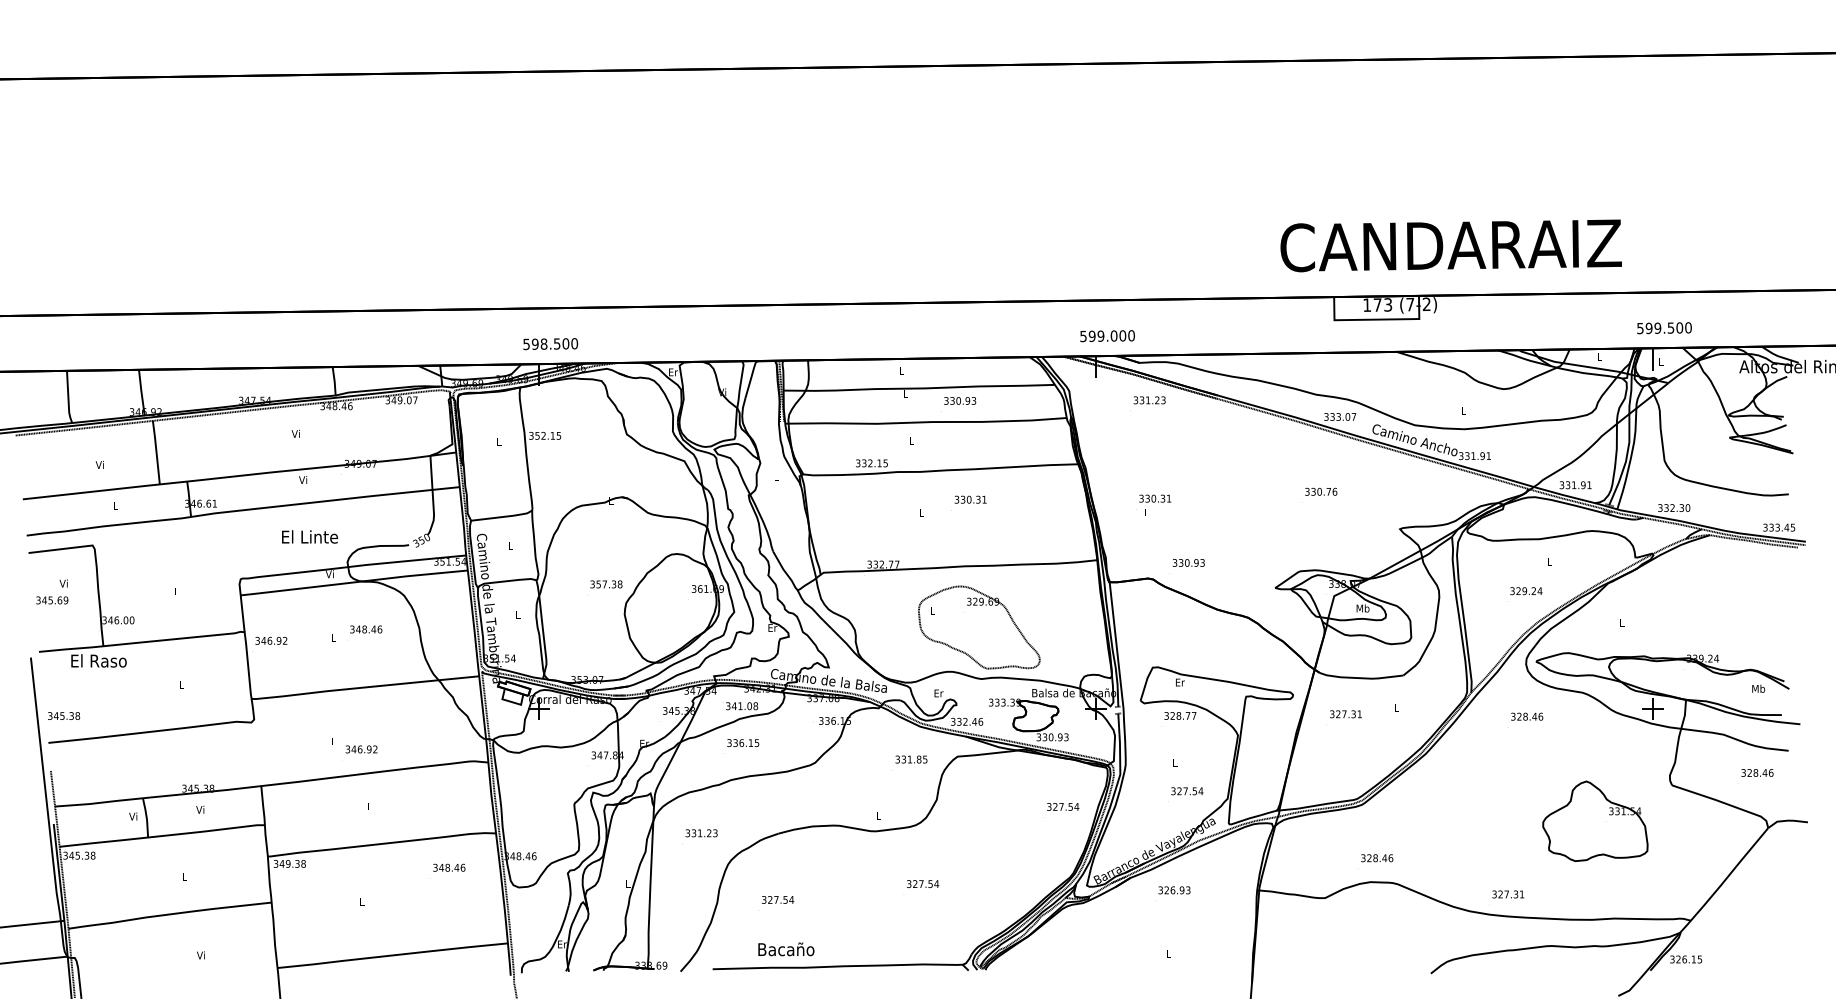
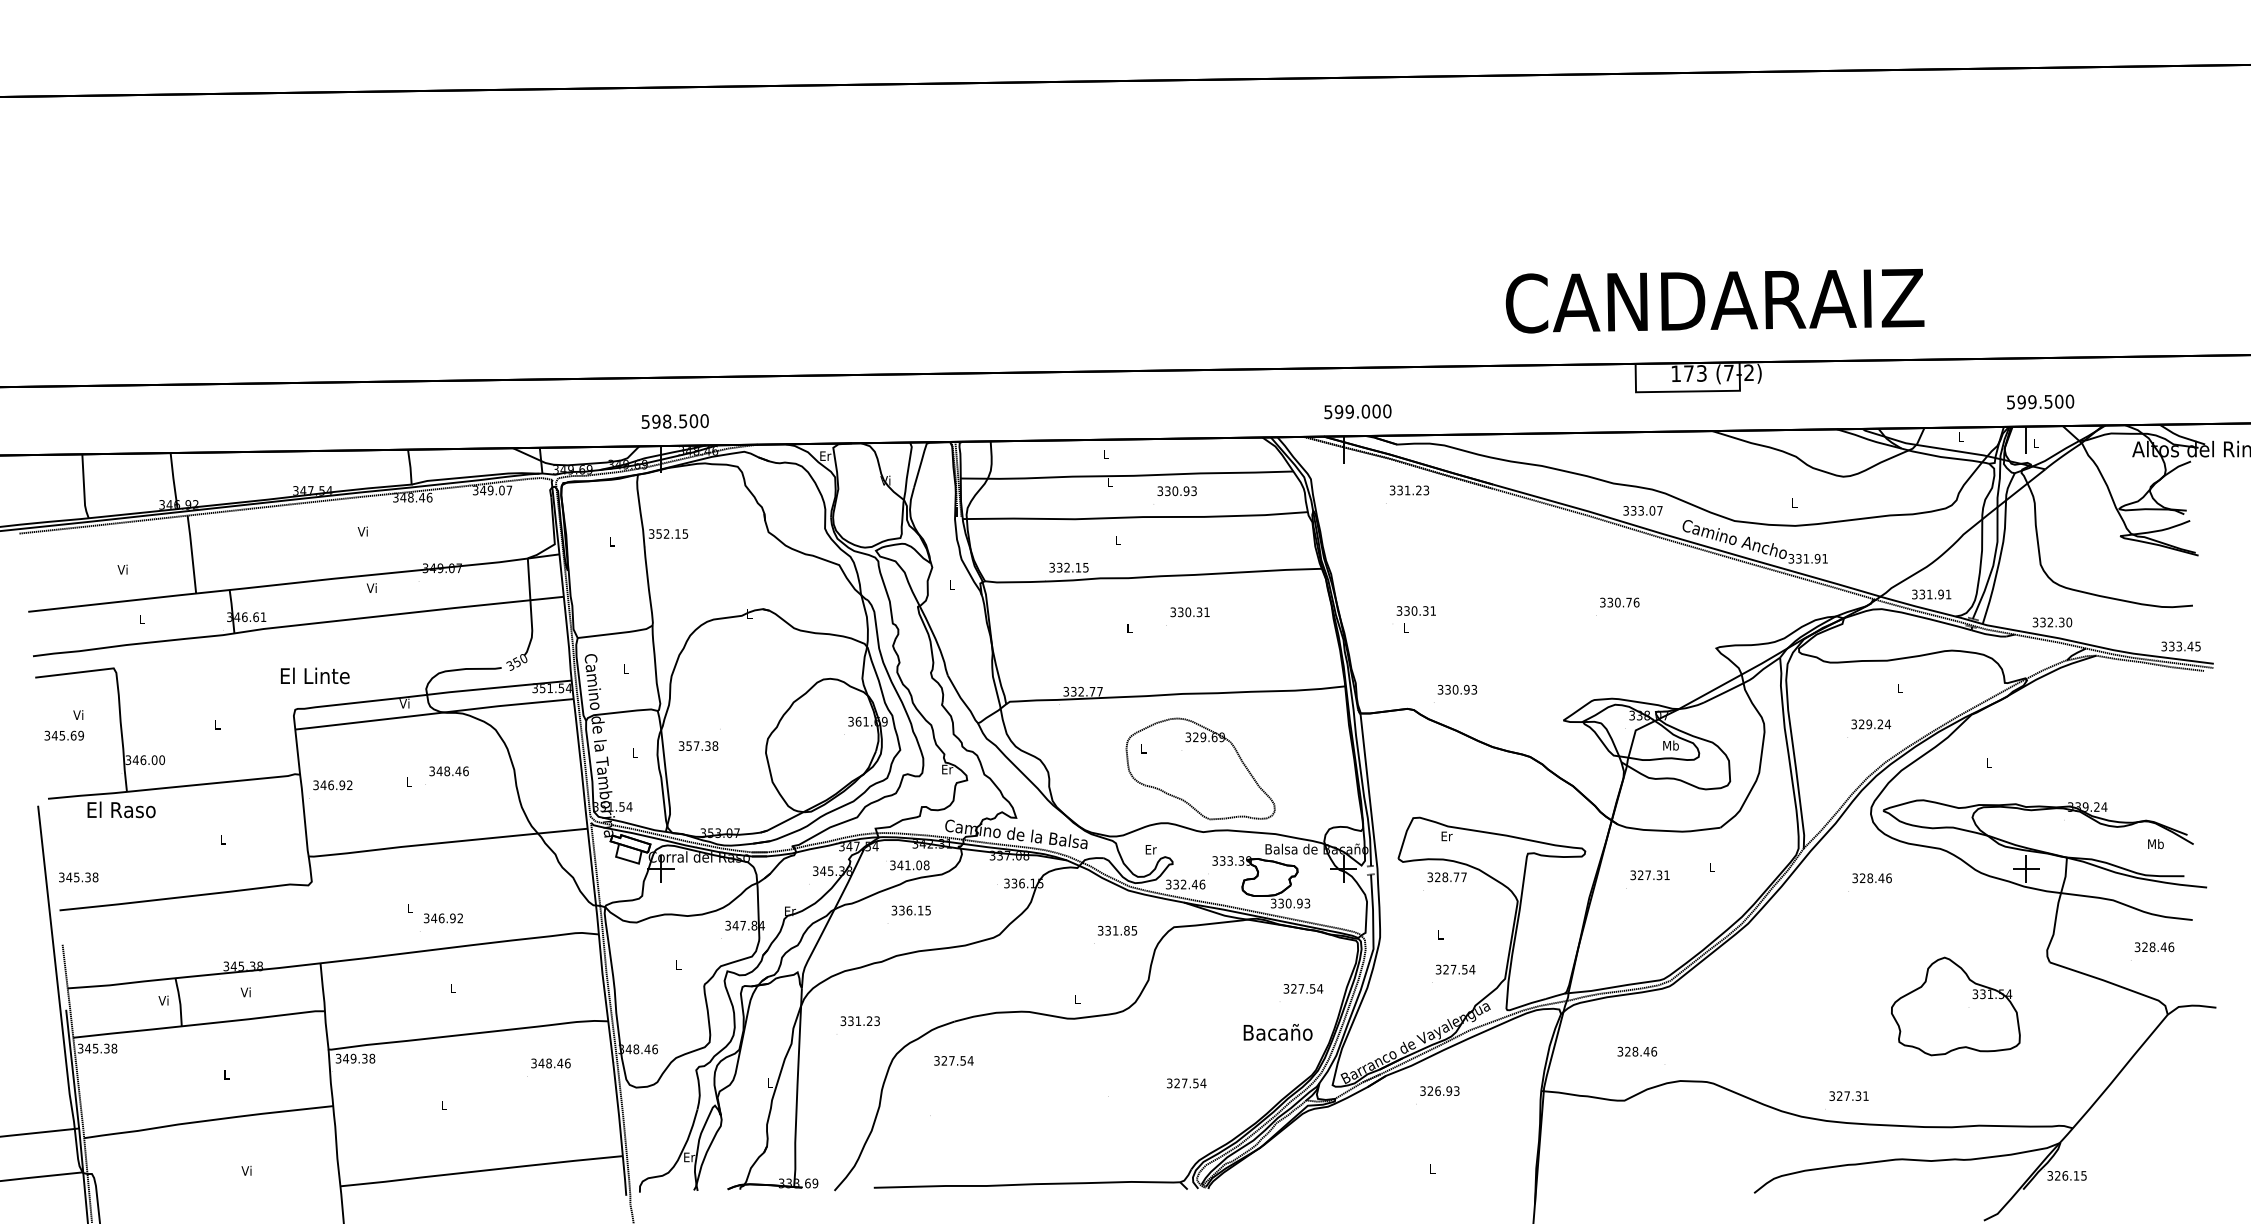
text: (1450, 246) -> (1714, 301), moved
text: (310, 536) -> (315, 675), moved
text: (606, 583) -> (698, 745), moved
text: (1377, 858) -> (1637, 1051), moved
text: (922, 884) -> (1186, 1083), moved
text: (777, 899) -> (953, 1060), moved
text: (785, 949) -> (1277, 1032), moved

